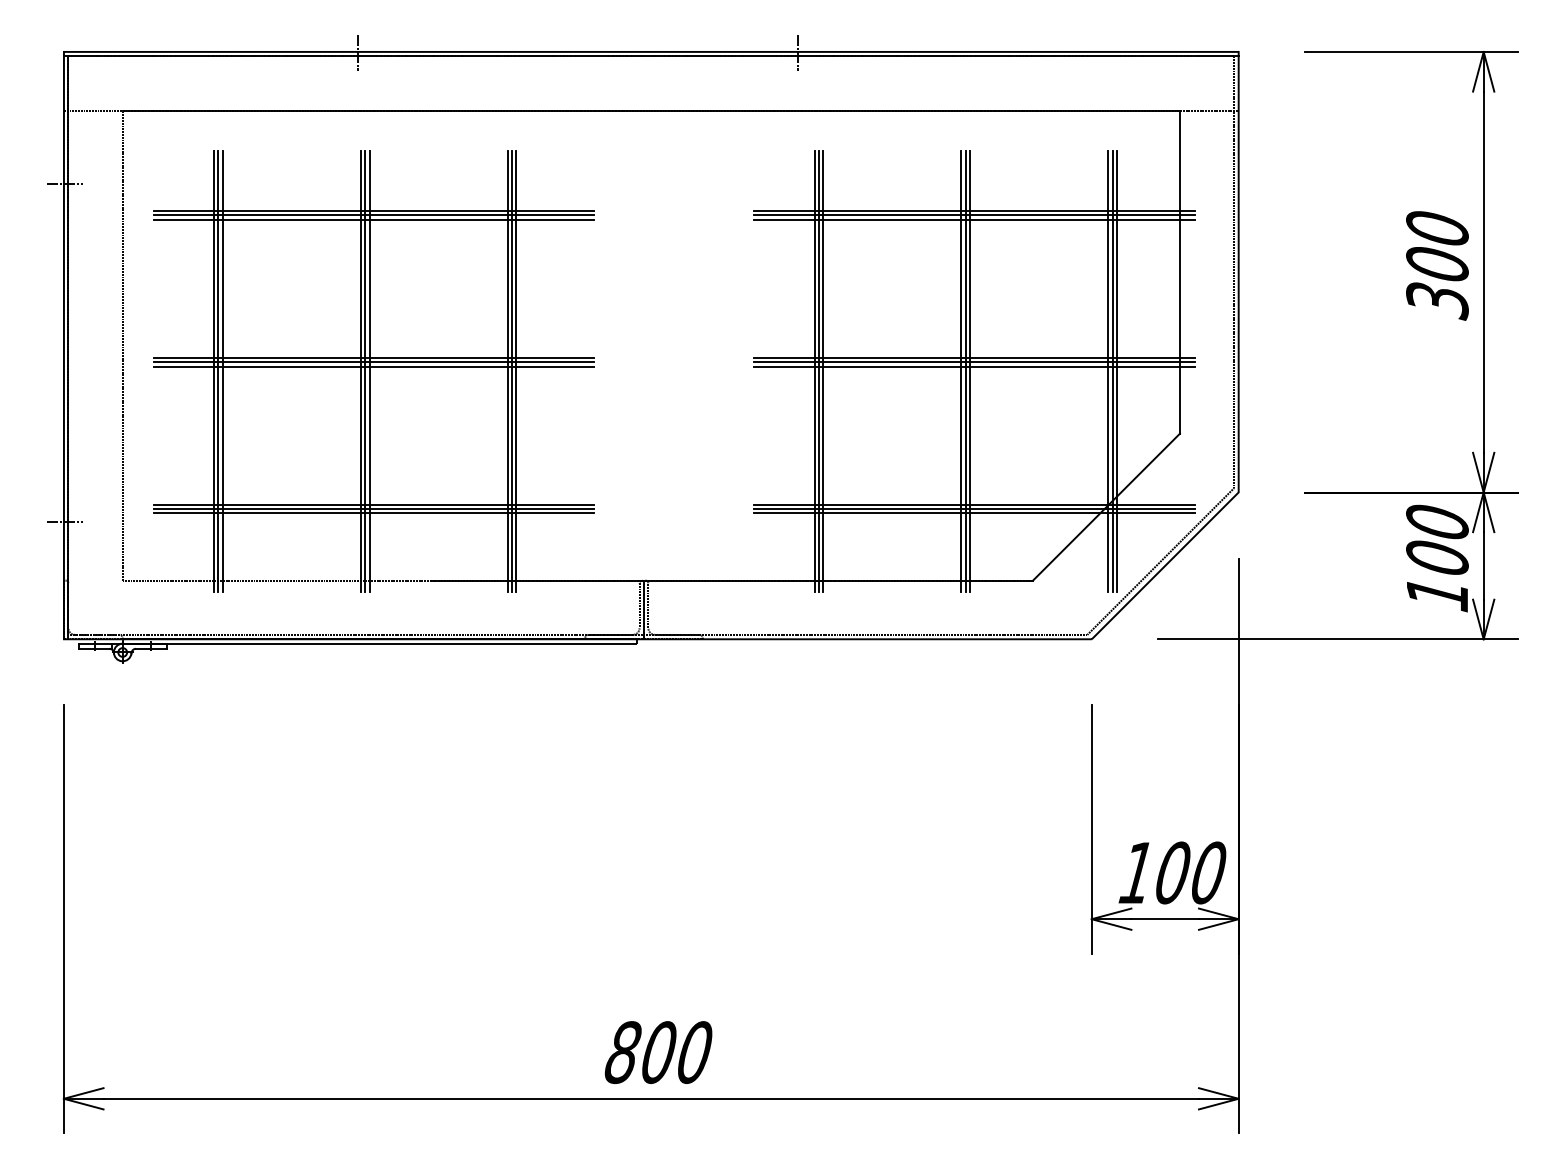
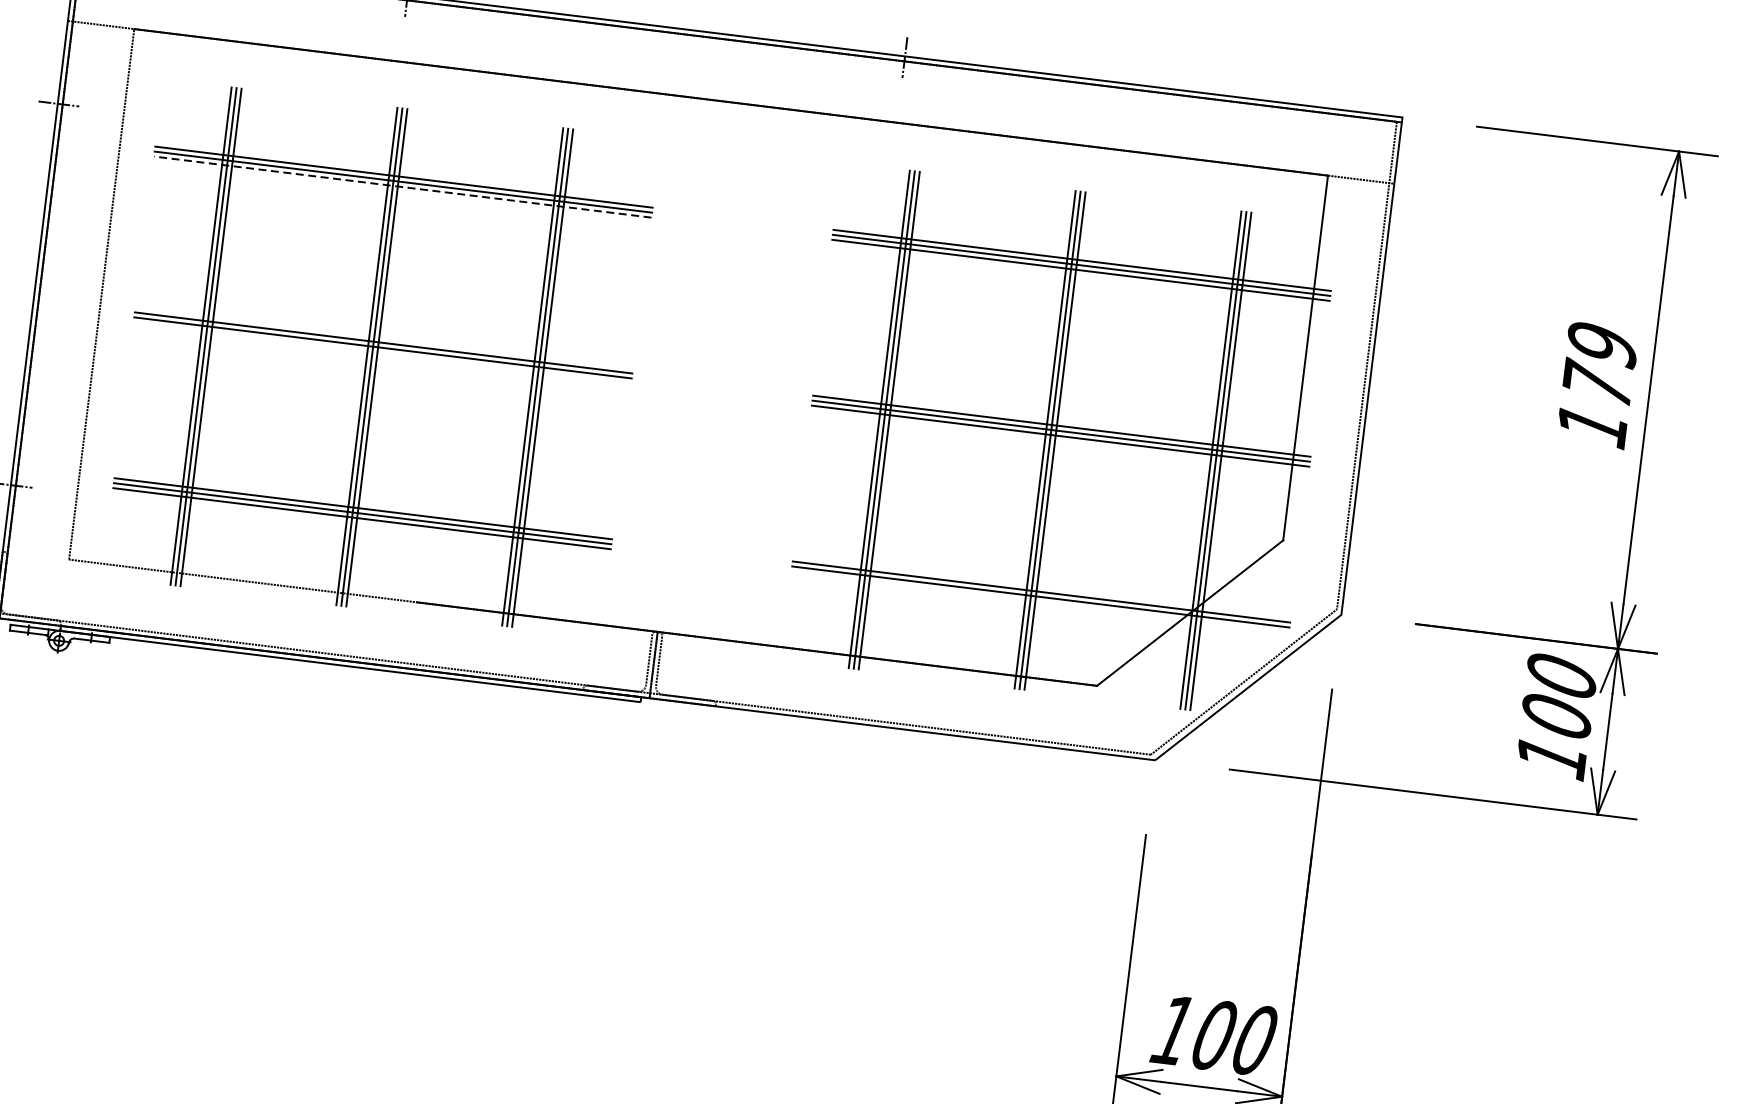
line: (373, 219) -> (402, 186), solid -> dashed
text: (1437, 265) -> (1597, 386), 300 -> 179
line: (373, 366) -> (381, 352), removed
line: (974, 513) -> (1040, 602), removed

